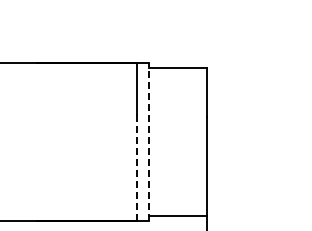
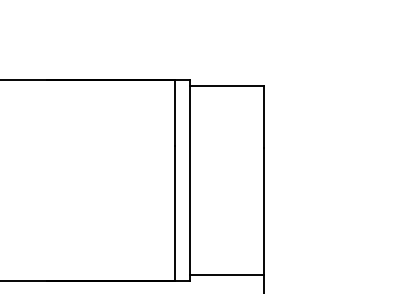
line: (149, 141) -> (190, 180), dashed -> solid
line: (137, 167) -> (174, 213), dashed -> solid

